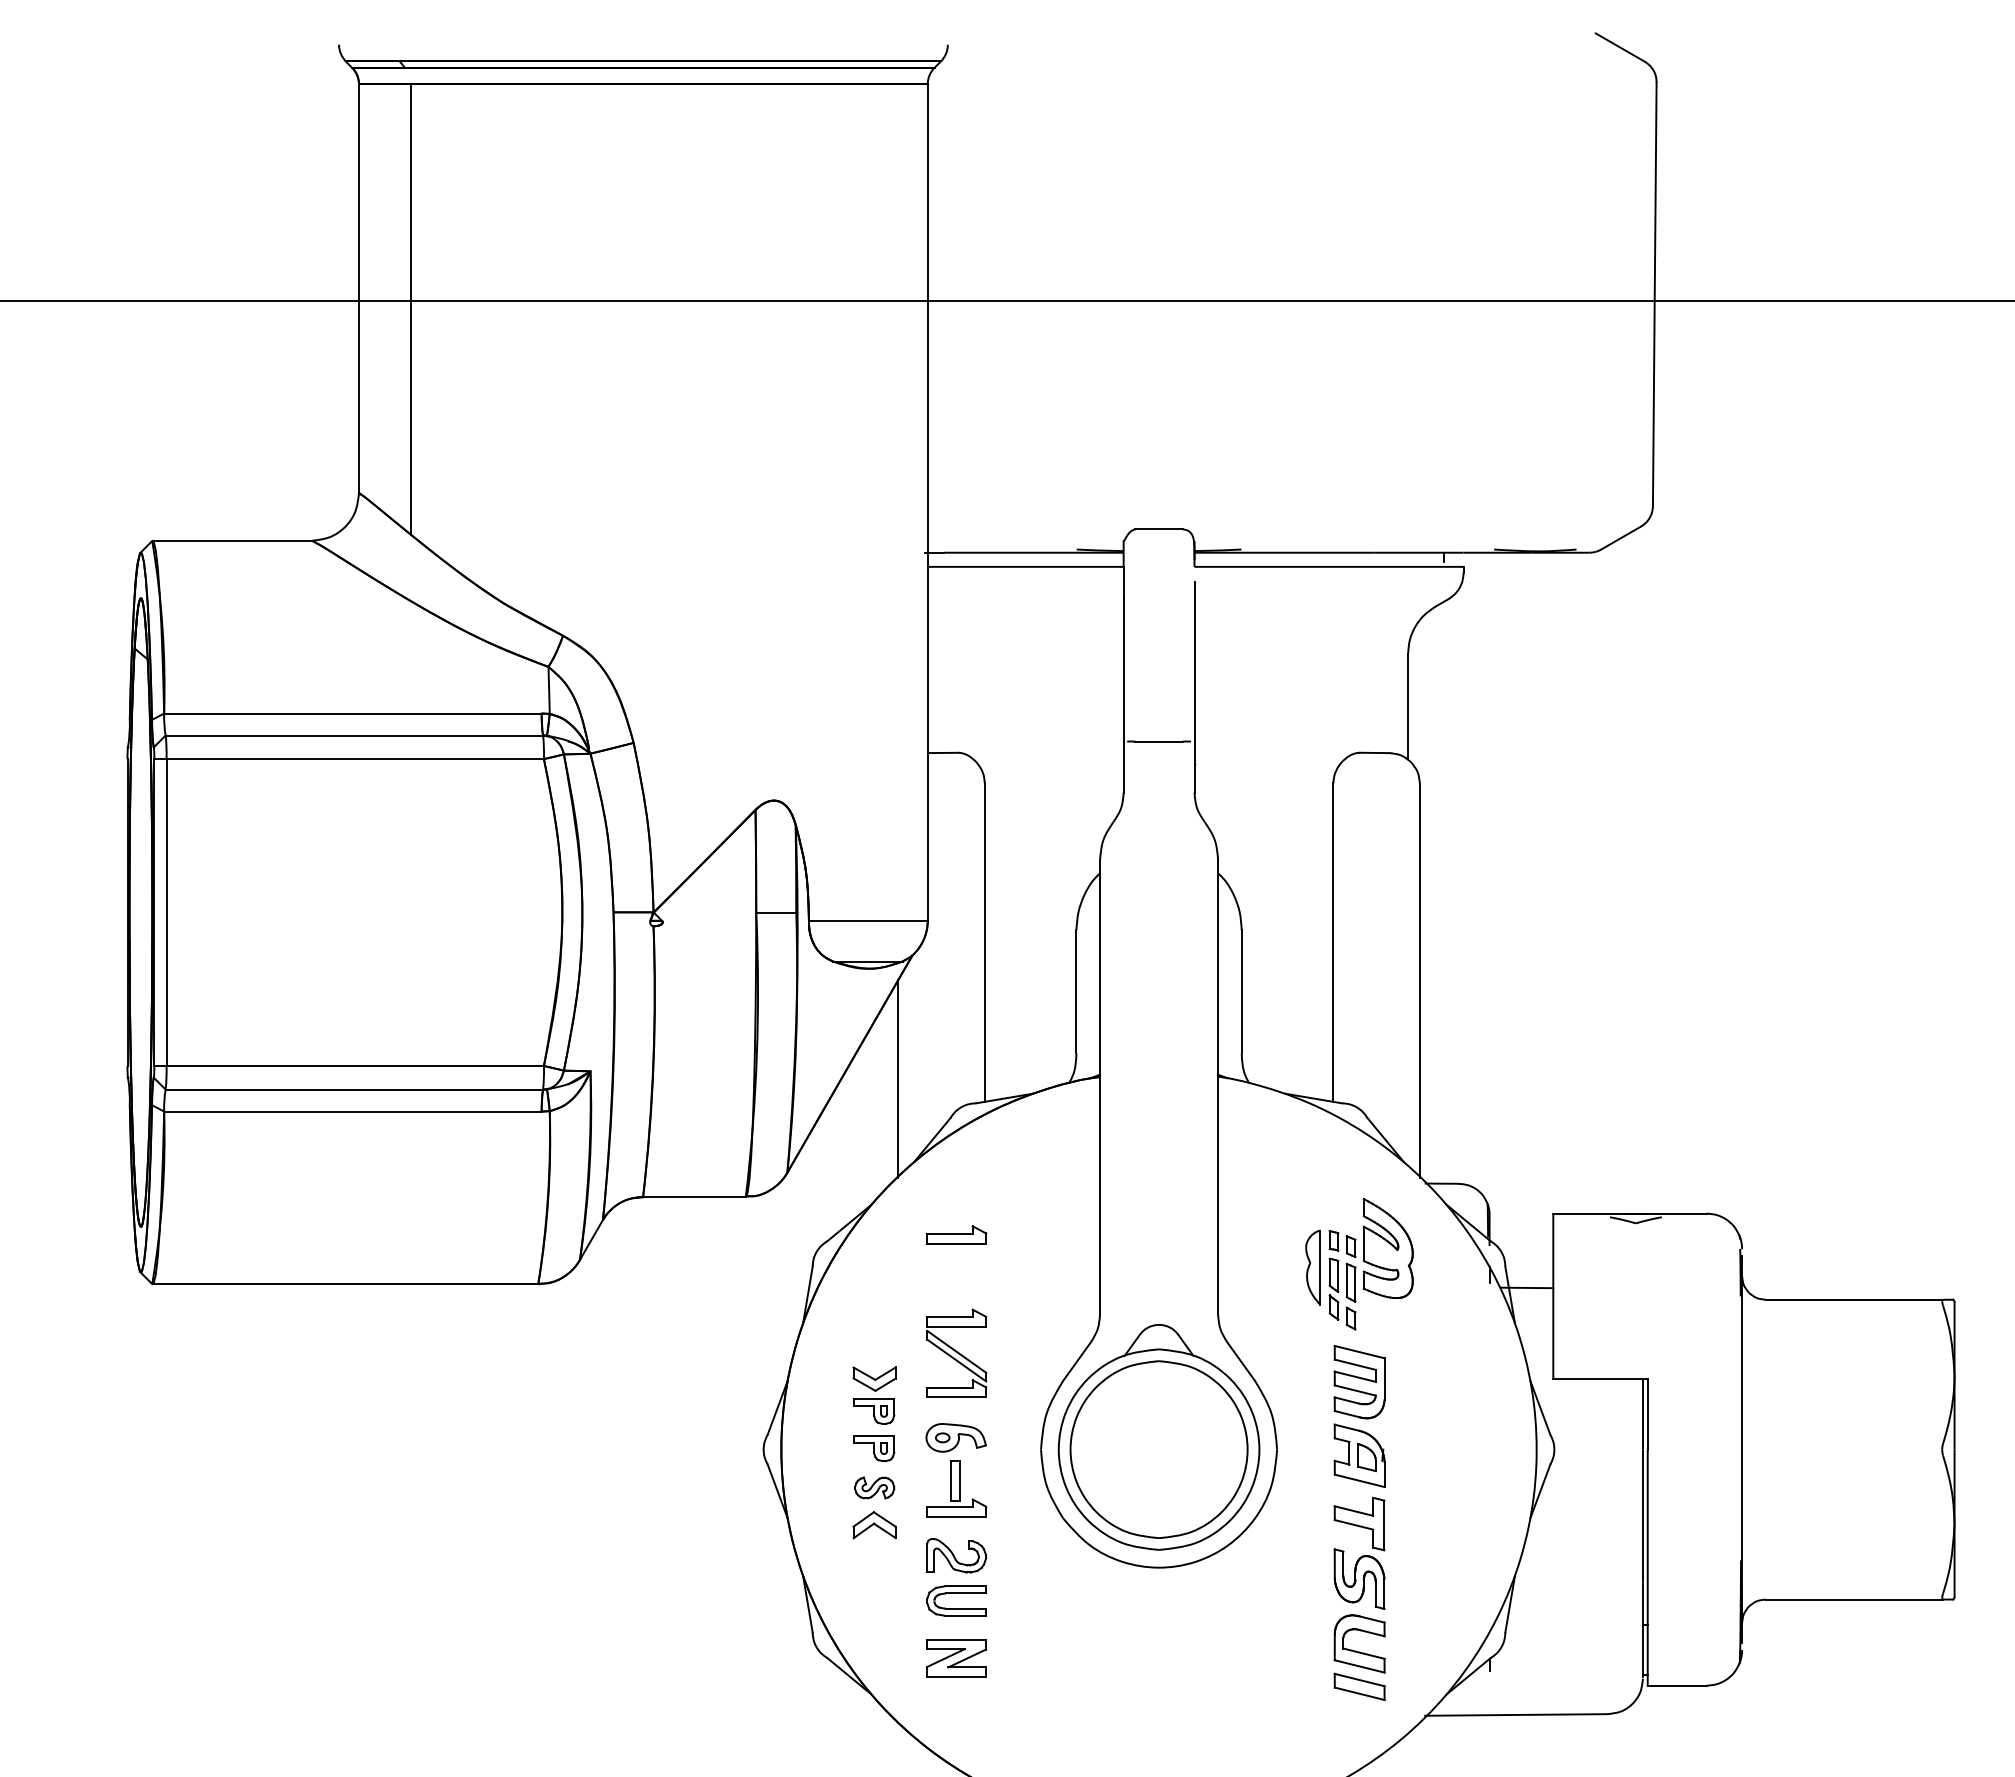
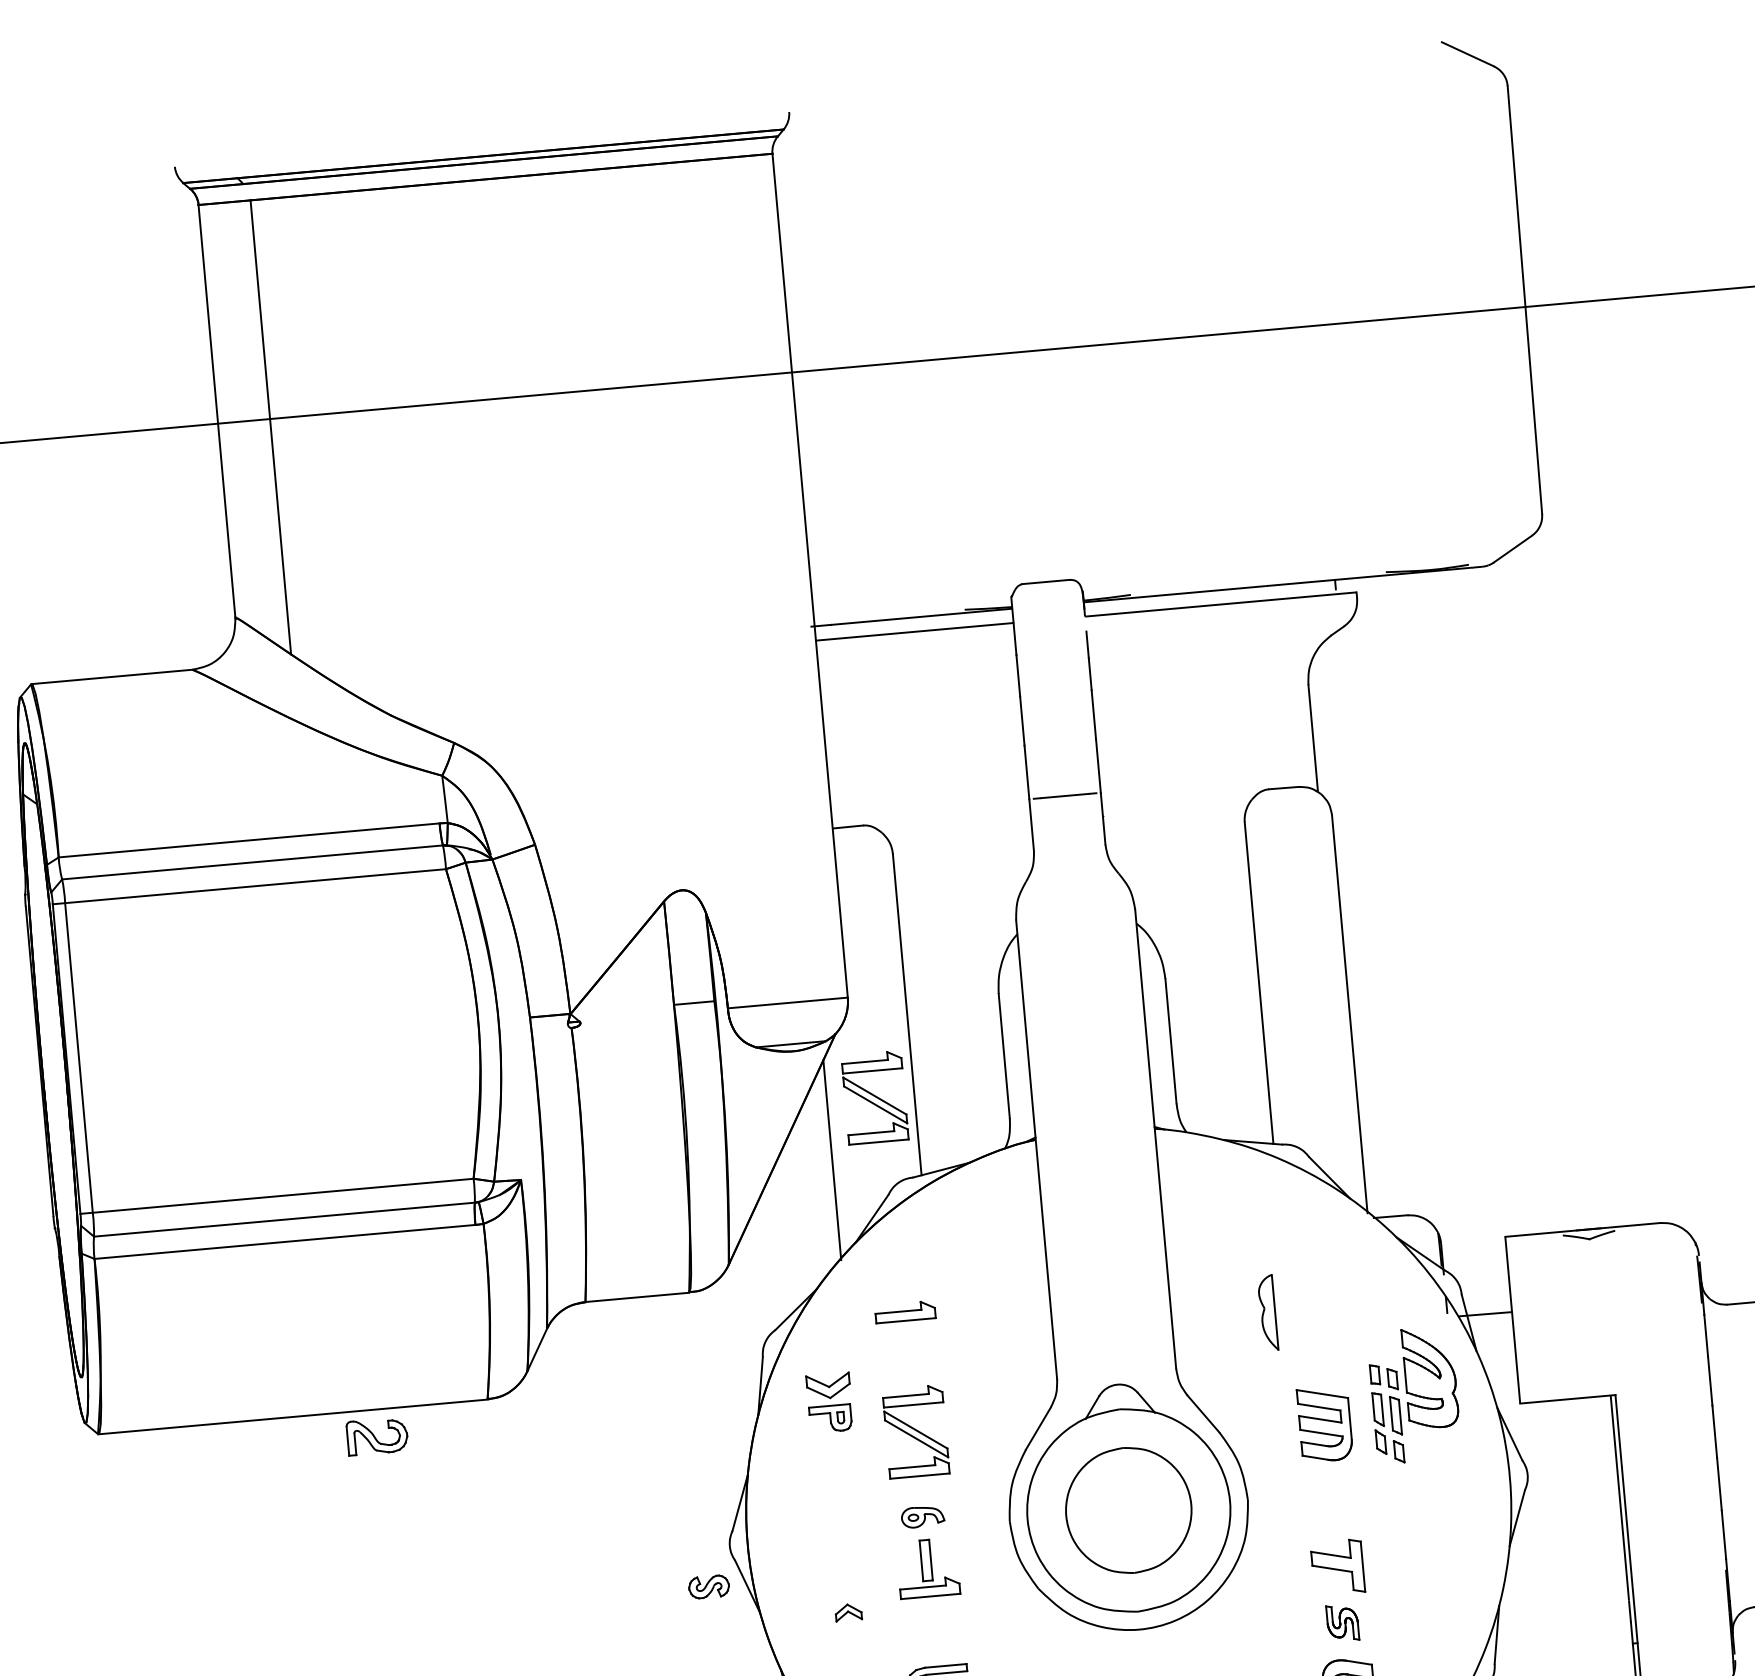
part: (945, 1020) -> (874, 1096), added
part: (1370, 1264) -> (1413, 1395), moved
part: (874, 1395) -> (829, 1402), moved
part: (955, 1437) -> (922, 1516), size x0.7
part: (874, 1448) -> (841, 1534), removed
part: (1158, 1449) -> (1128, 1510), size x0.7
part: (1359, 1455) -> (1331, 1498), removed
part: (874, 1487) -> (708, 1586), moved
part: (874, 1525) -> (848, 1612), size x0.6
part: (956, 1555) -> (377, 1436), moved
part: (1359, 1578) -> (1342, 1622), size x0.6

